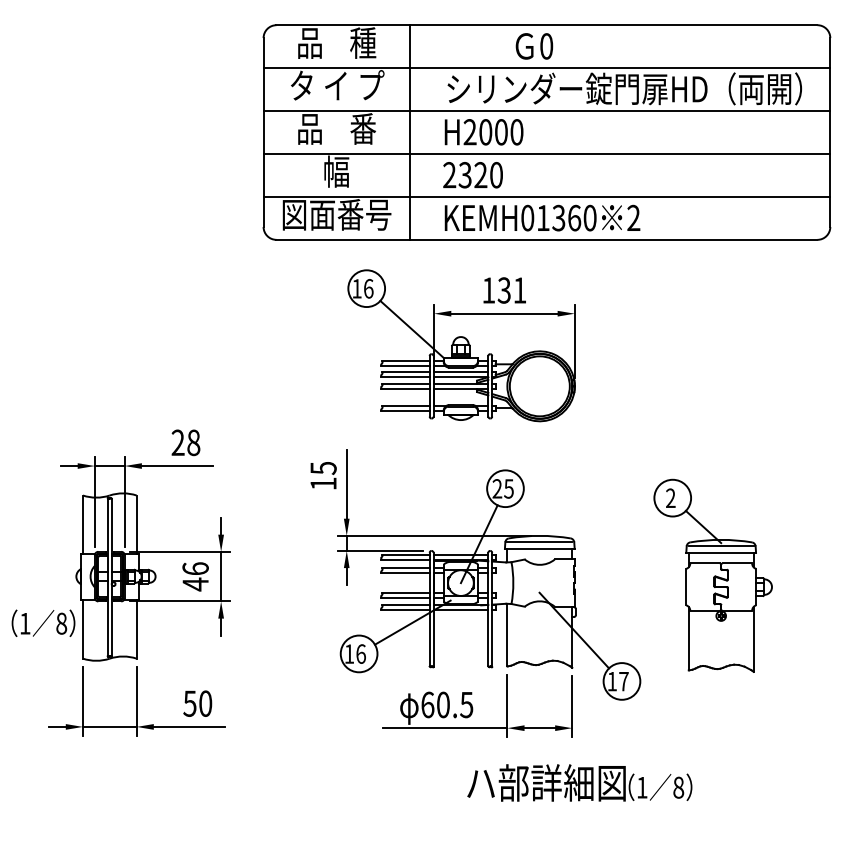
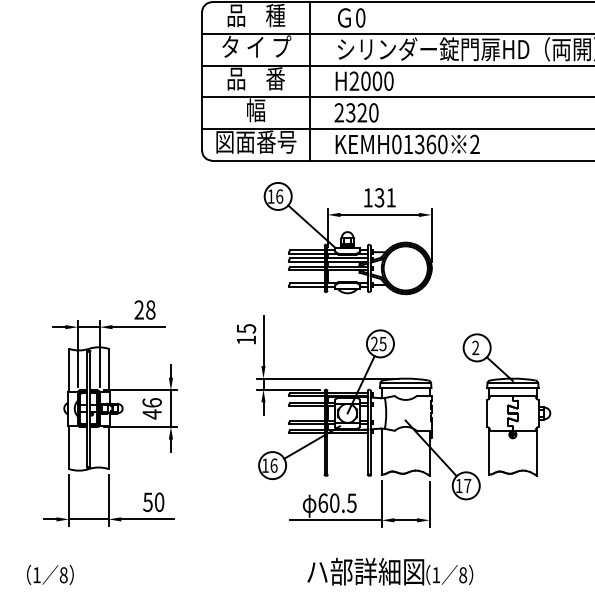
text: (534, 46) -> (351, 18), moved
part: (712, 575) -> (506, 404), moved
text: (43, 622) -> (50, 574), moved
text: (579, 782) -> (390, 571), moved

